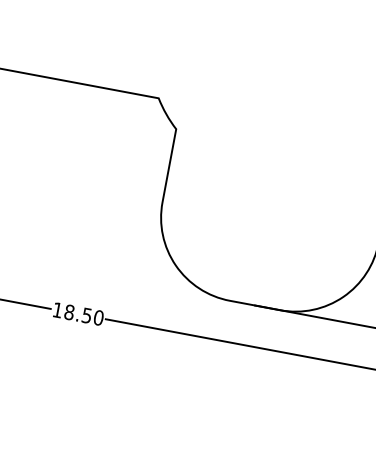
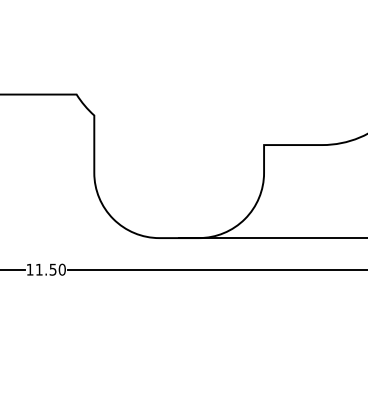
text: (68, 311) -> (38, 269), 18.50 -> 11.50

